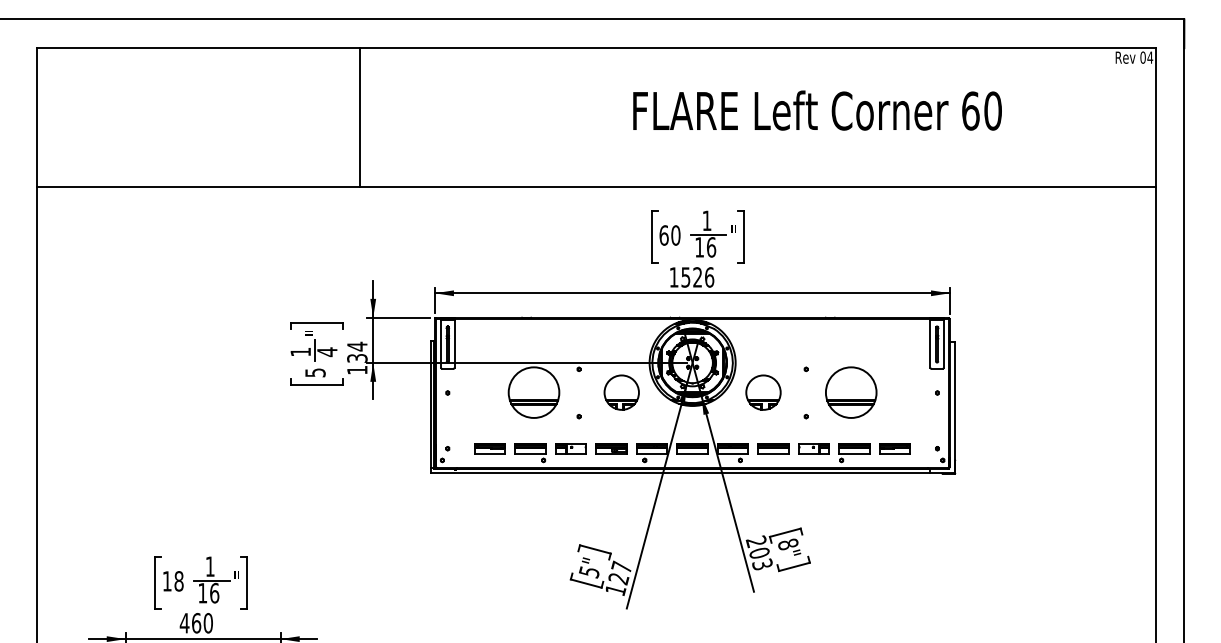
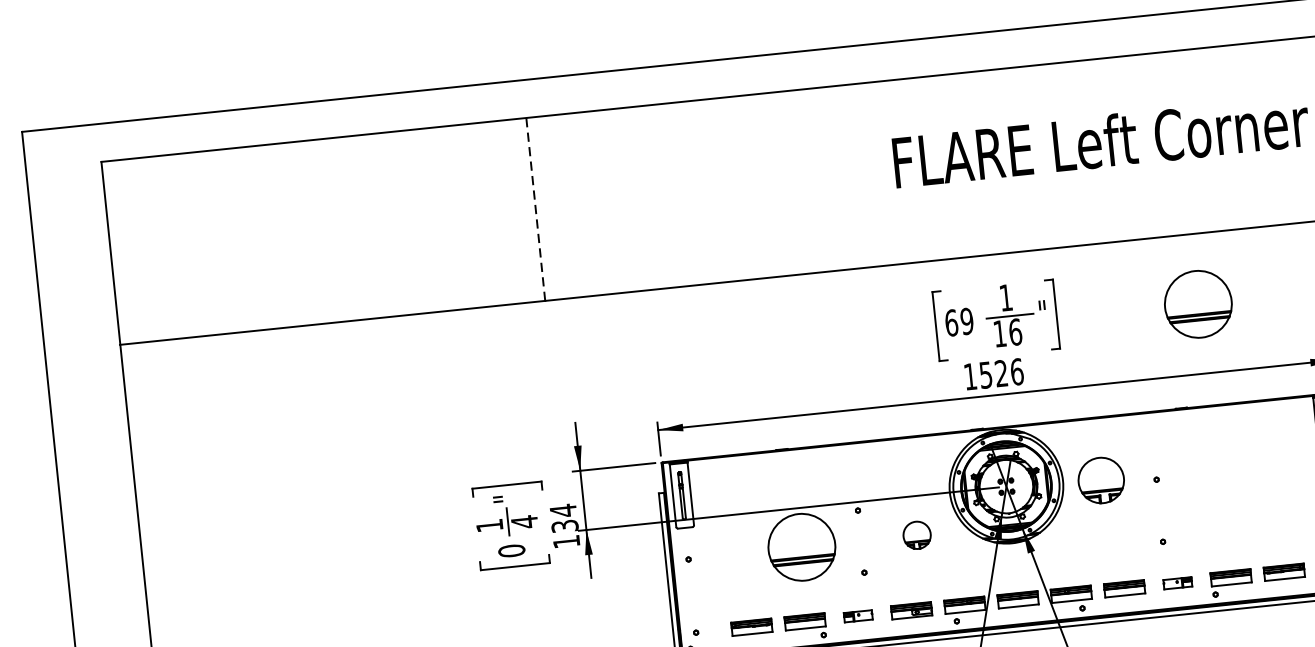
line: (360, 117) -> (536, 209), solid -> dashed
text: (675, 235) -> (966, 321), 60 -> 69
text: (315, 372) -> (511, 550), 5 -> 0
part: (621, 392) -> (916, 535), size x0.6
part: (763, 392) -> (1101, 480), moved
part: (851, 392) -> (1198, 304), moved
part: (570, 448) -> (857, 615), size x0.7
part: (813, 448) -> (1176, 582), size x0.7

